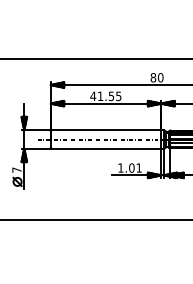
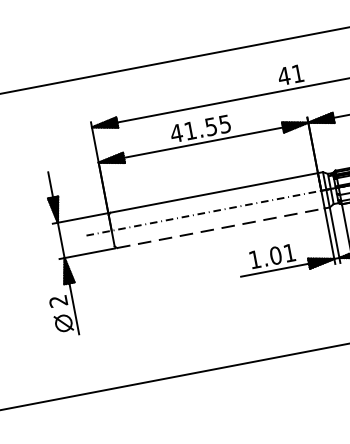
text: (156, 77) -> (289, 74), 80 -> 41
line: (106, 148) -> (220, 227), solid -> dashed
text: (16, 169) -> (57, 300), 7 -> 2

